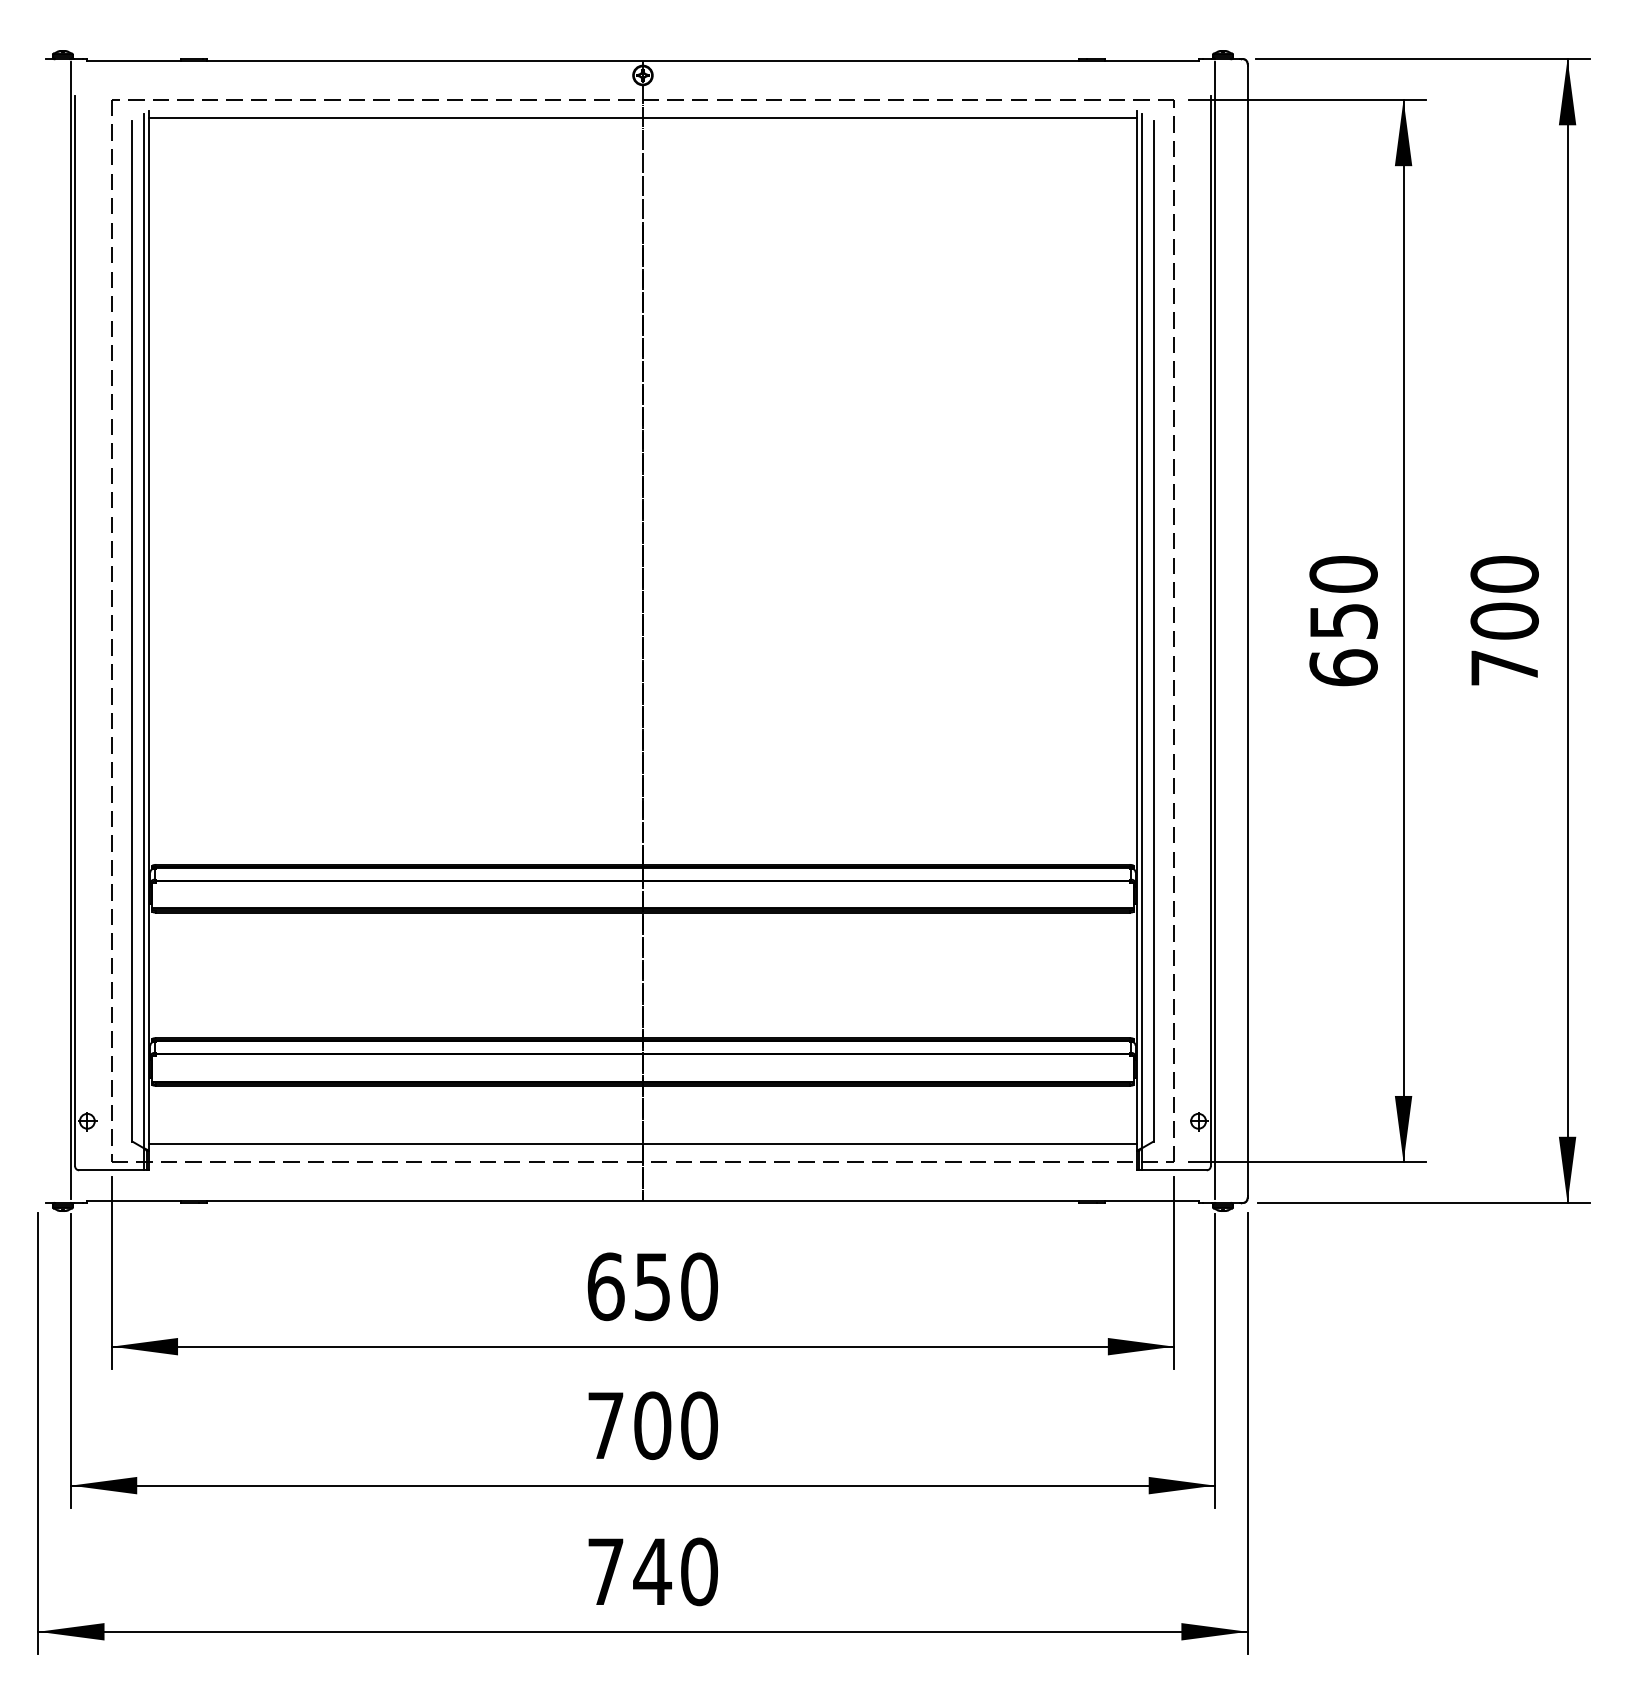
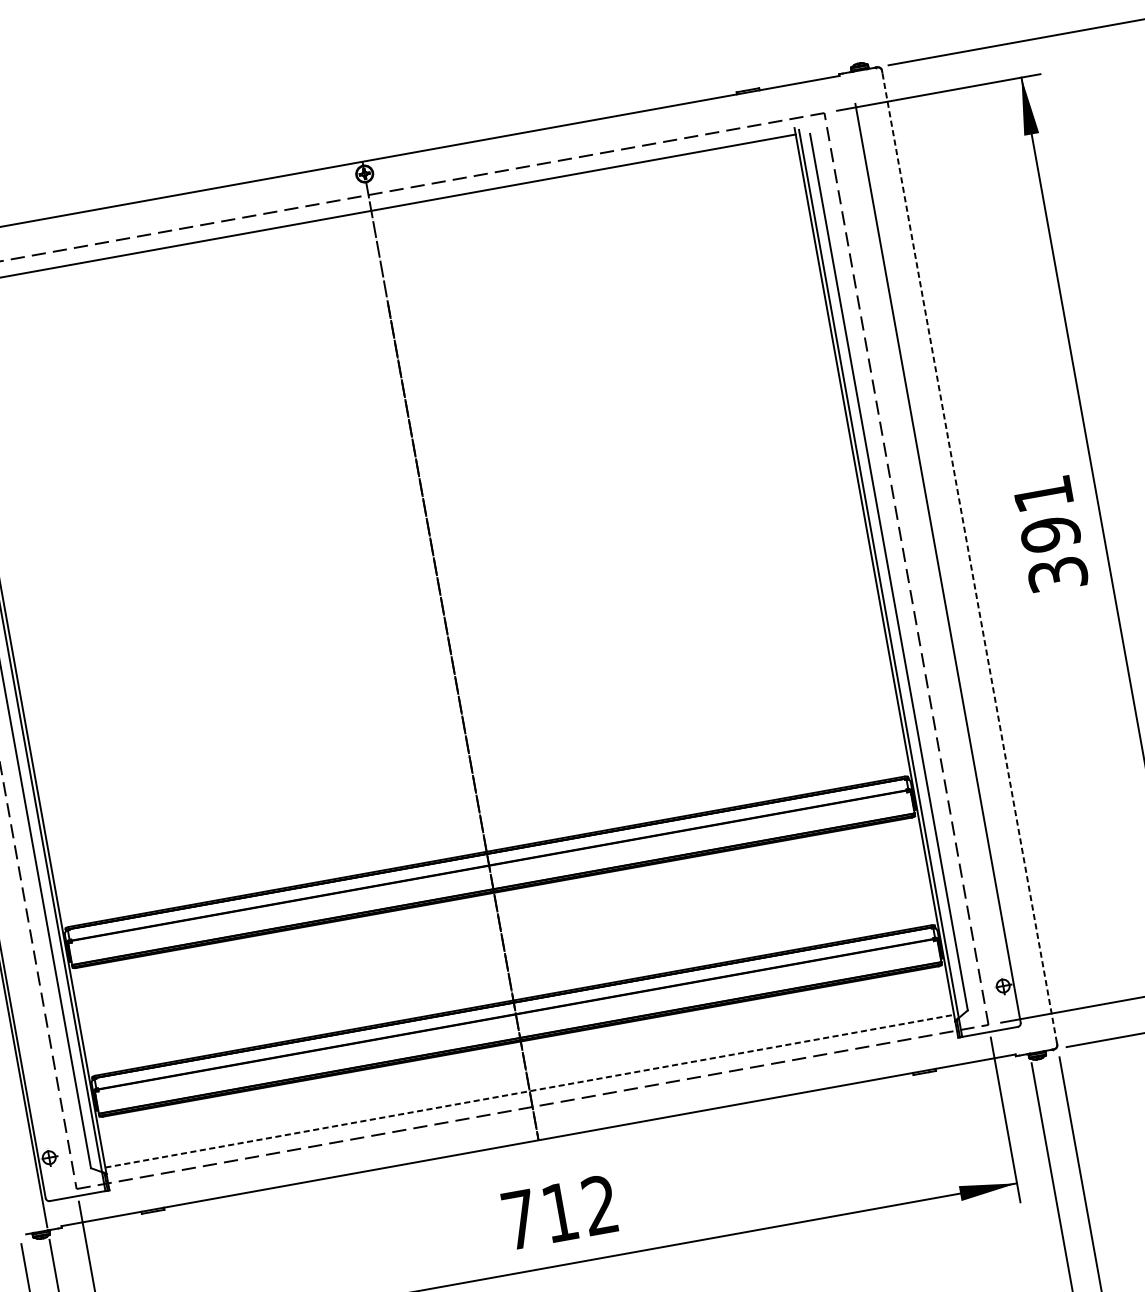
text: (1343, 621) -> (1050, 534), 650 -> 391
line: (1214, 630) -> (941, 562), removed
line: (1247, 630) -> (969, 557), solid -> dashed
line: (643, 1143) -> (530, 1090), solid -> dashed
text: (652, 1286) -> (559, 1212), 650 -> 712

